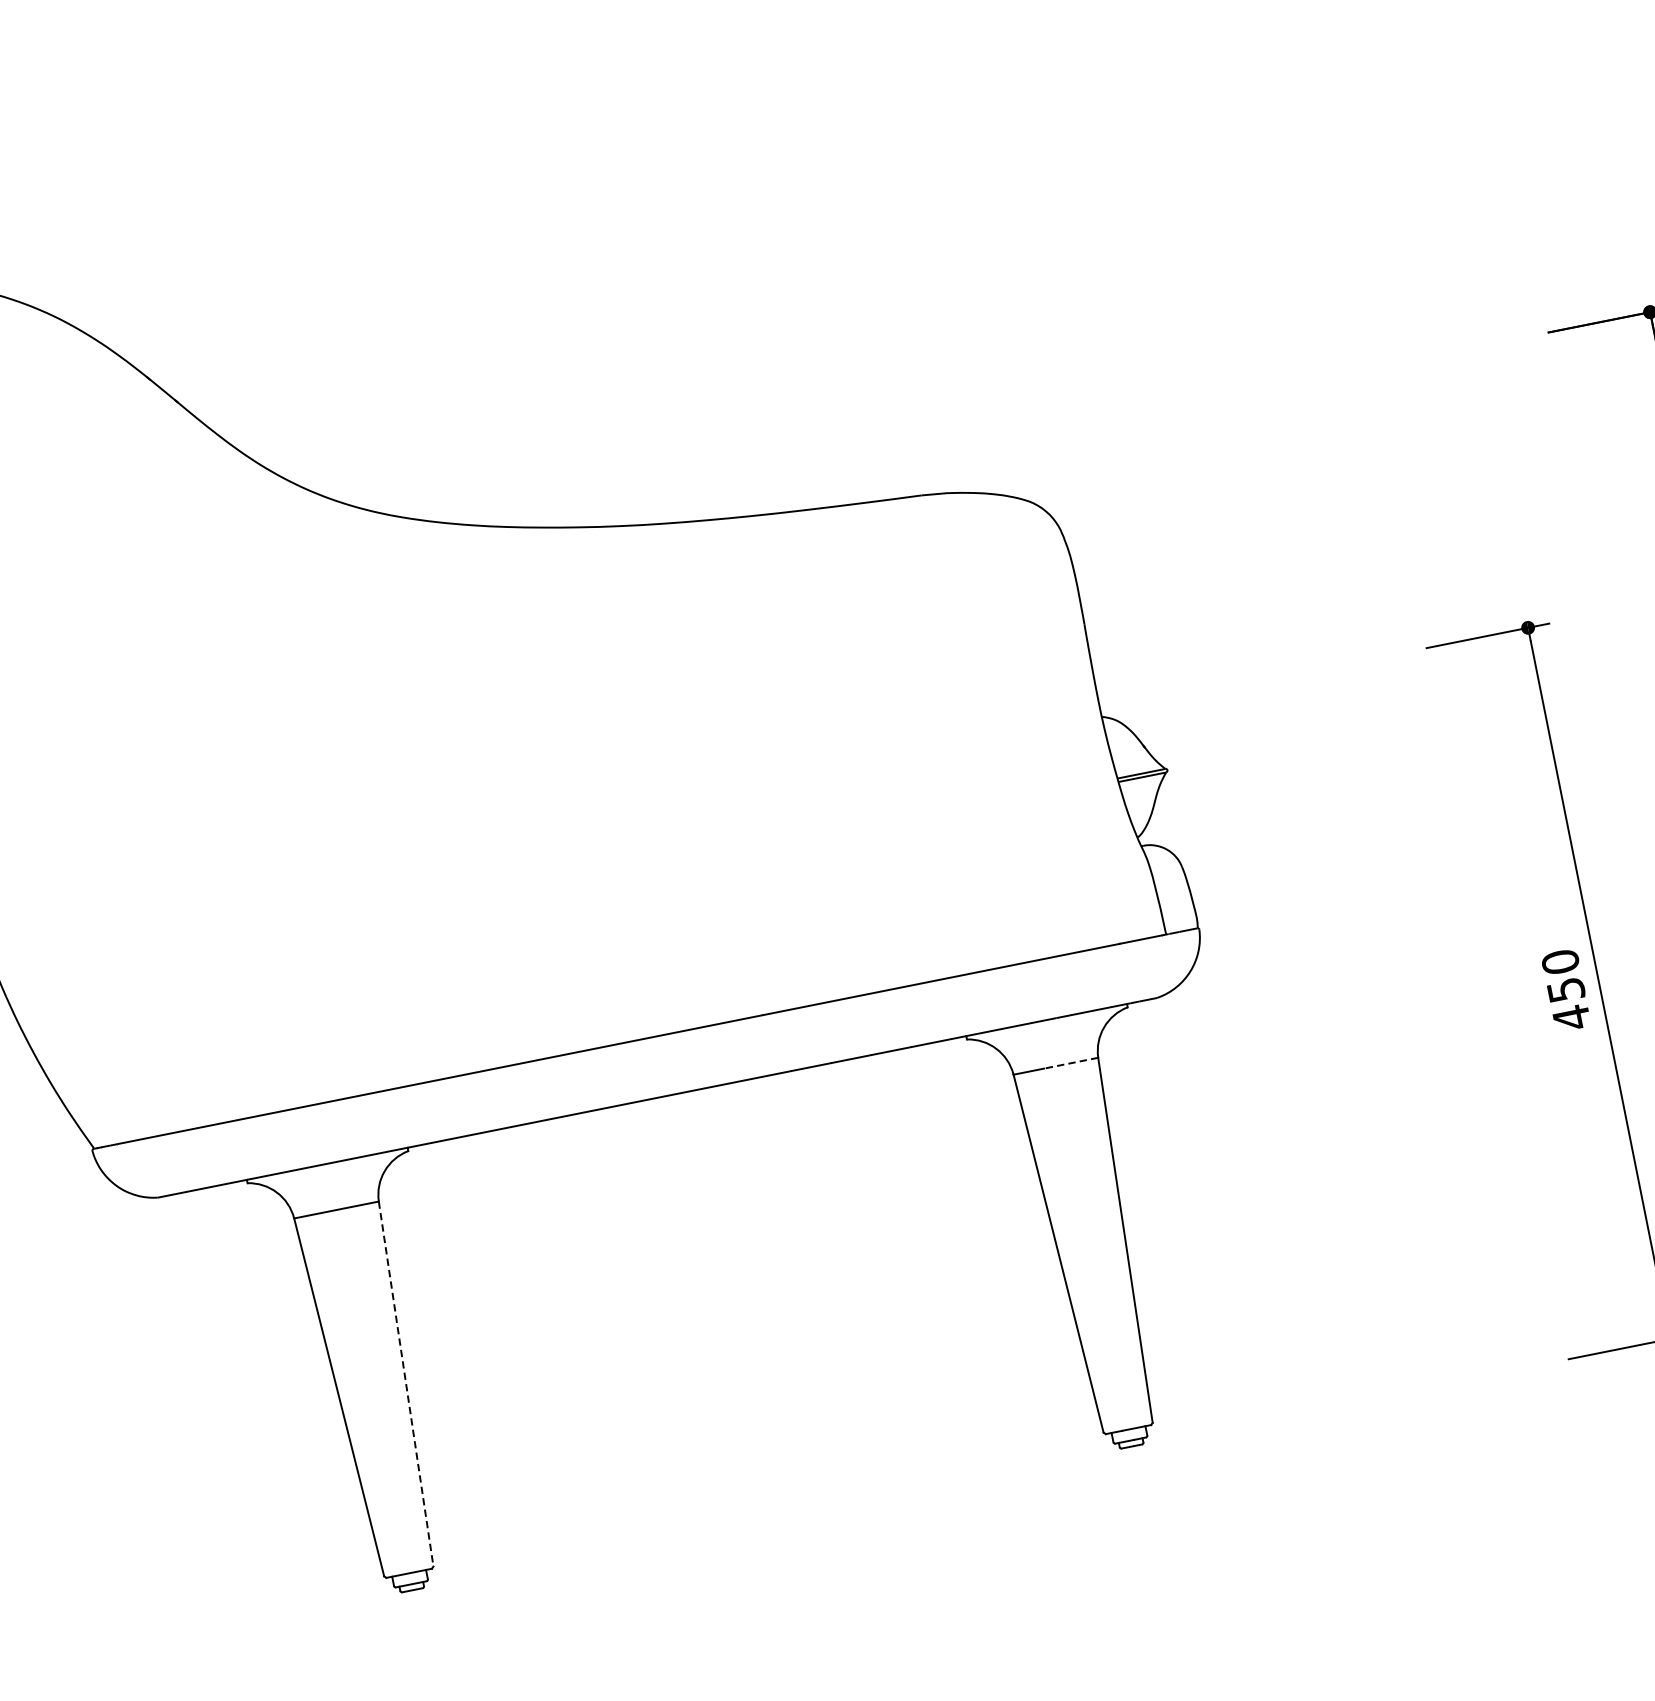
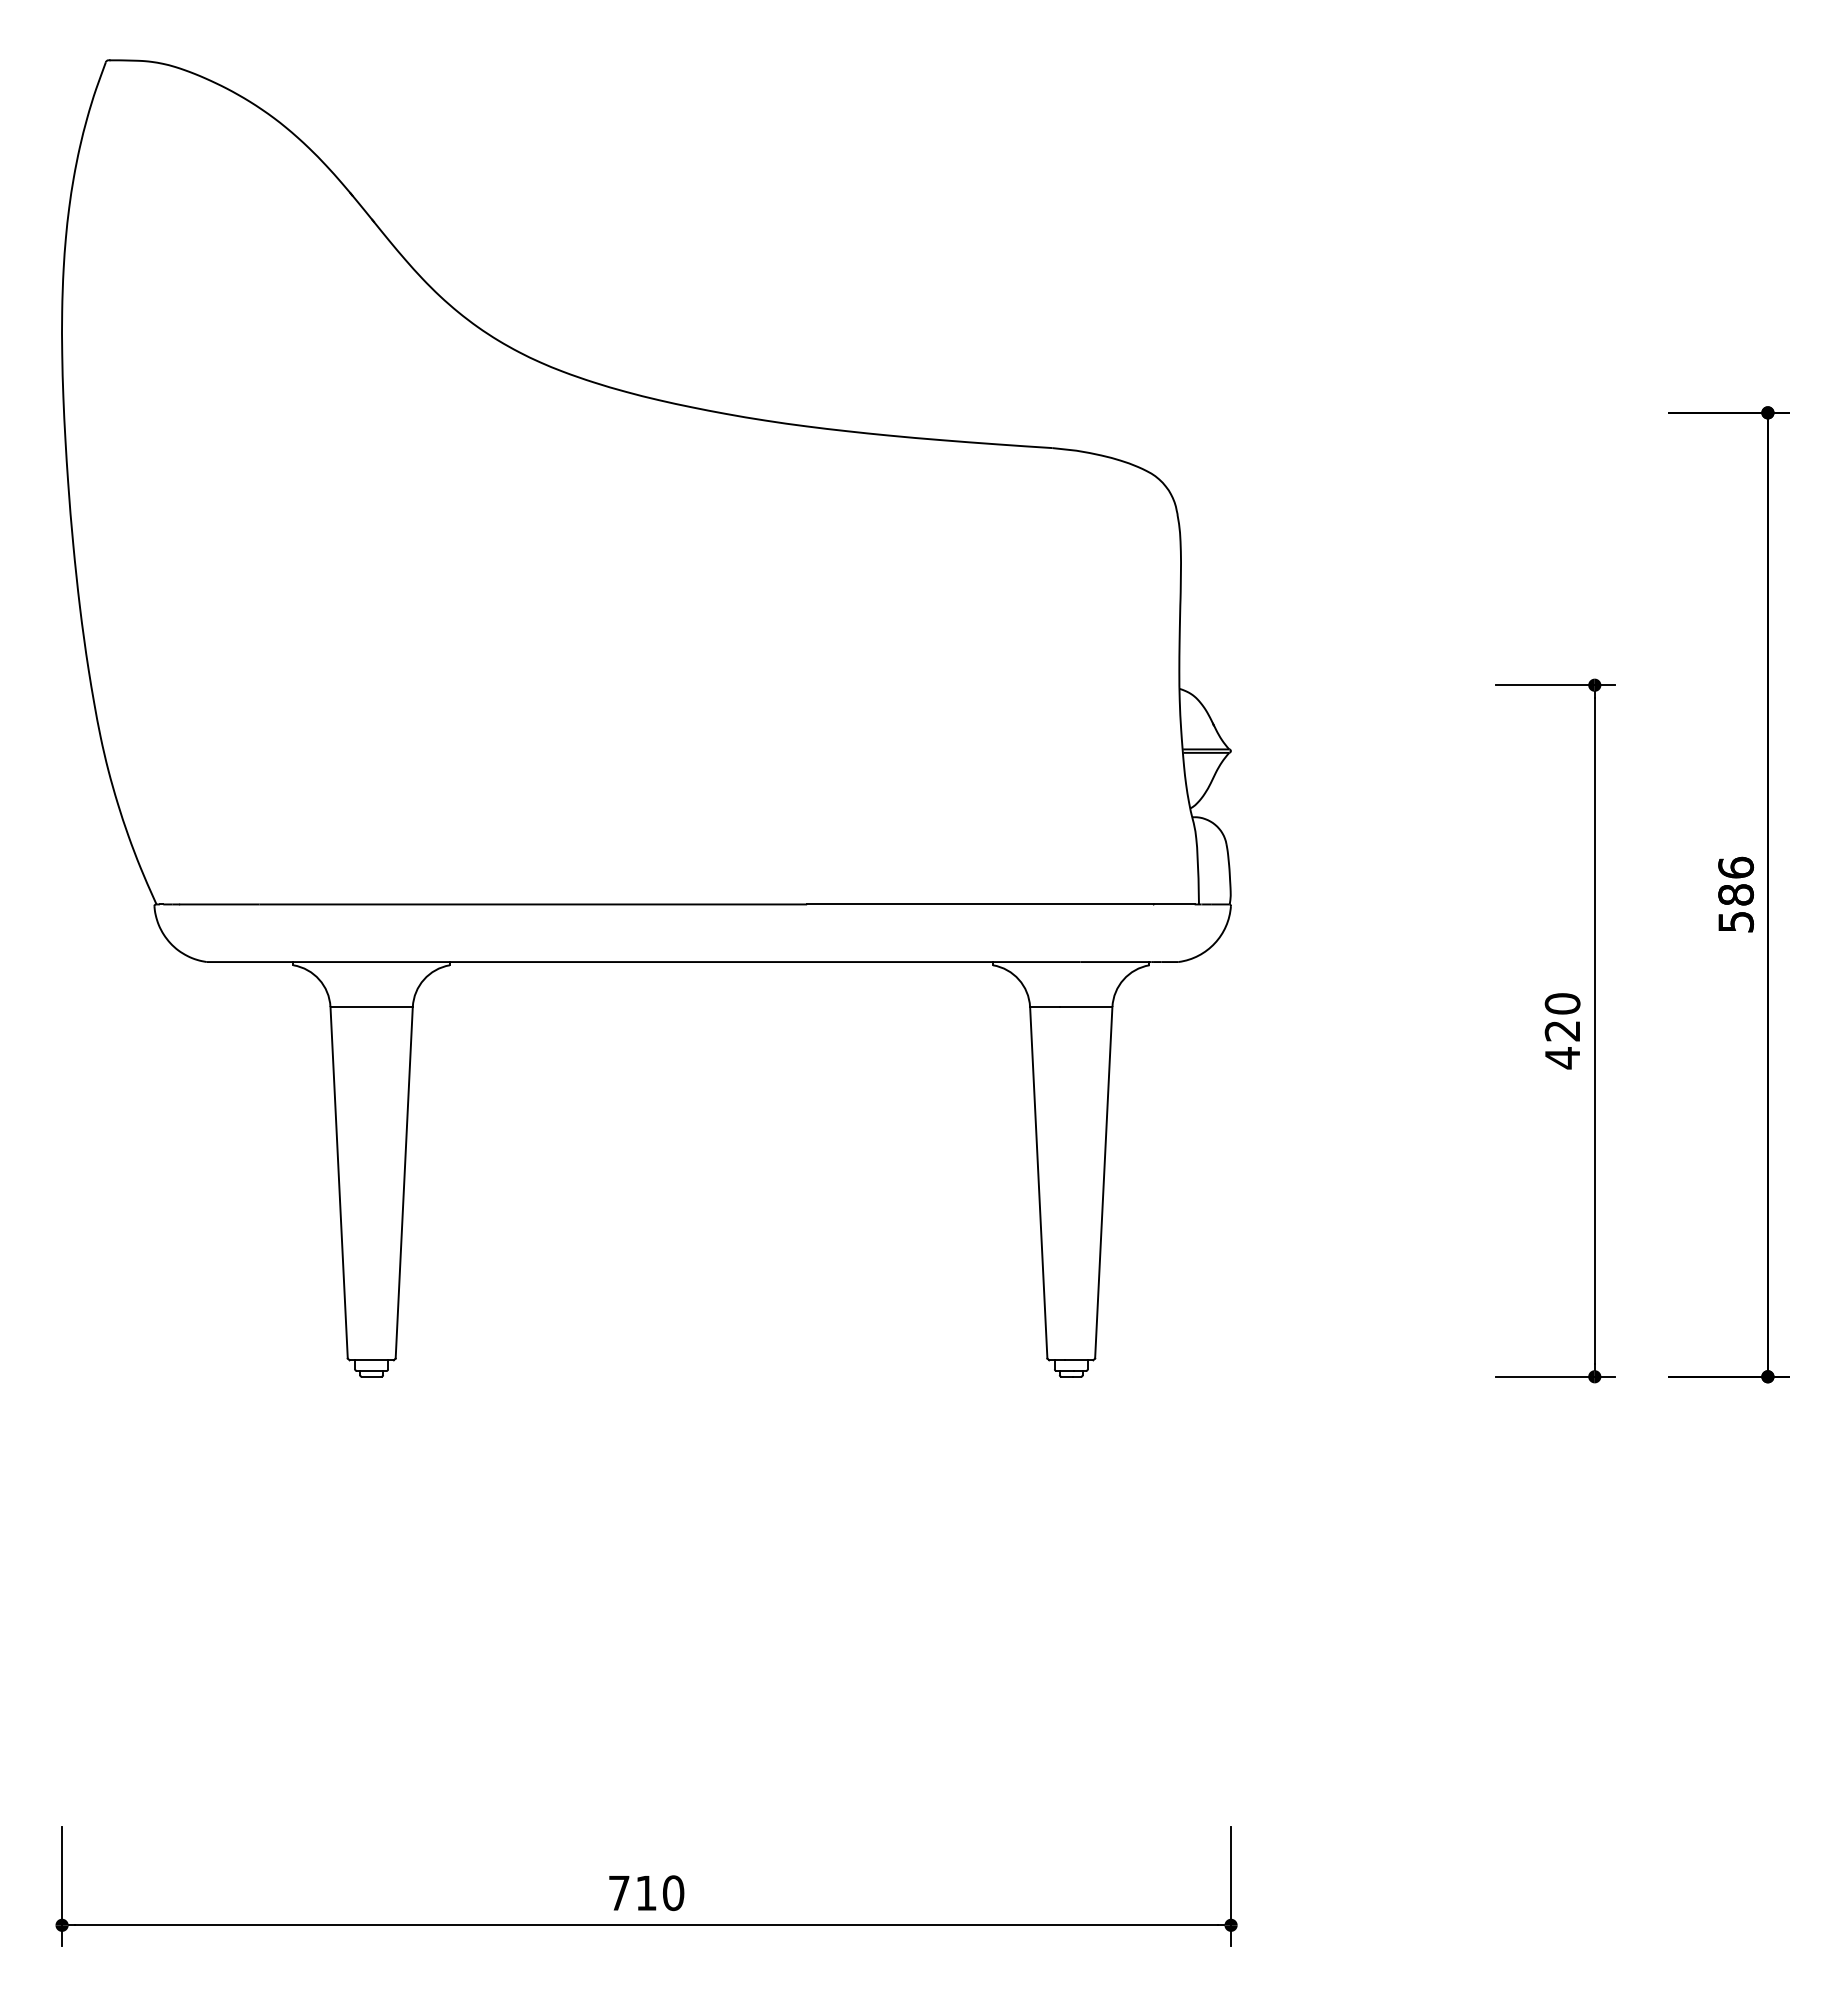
text: (1566, 990) -> (1562, 1031), 450 -> 420
line: (1070, 1062) -> (1085, 1006), dashed -> solid
line: (406, 1383) -> (404, 1182), dashed -> solid

